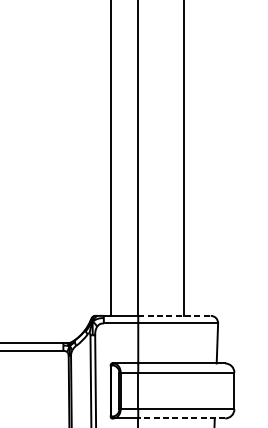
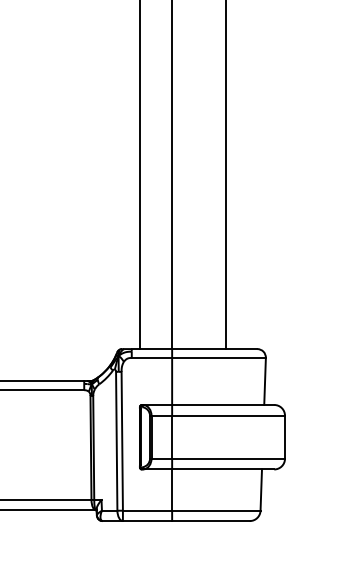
line: (174, 316) -> (214, 349), dashed -> solid
line: (181, 418) -> (222, 469), dashed -> solid

